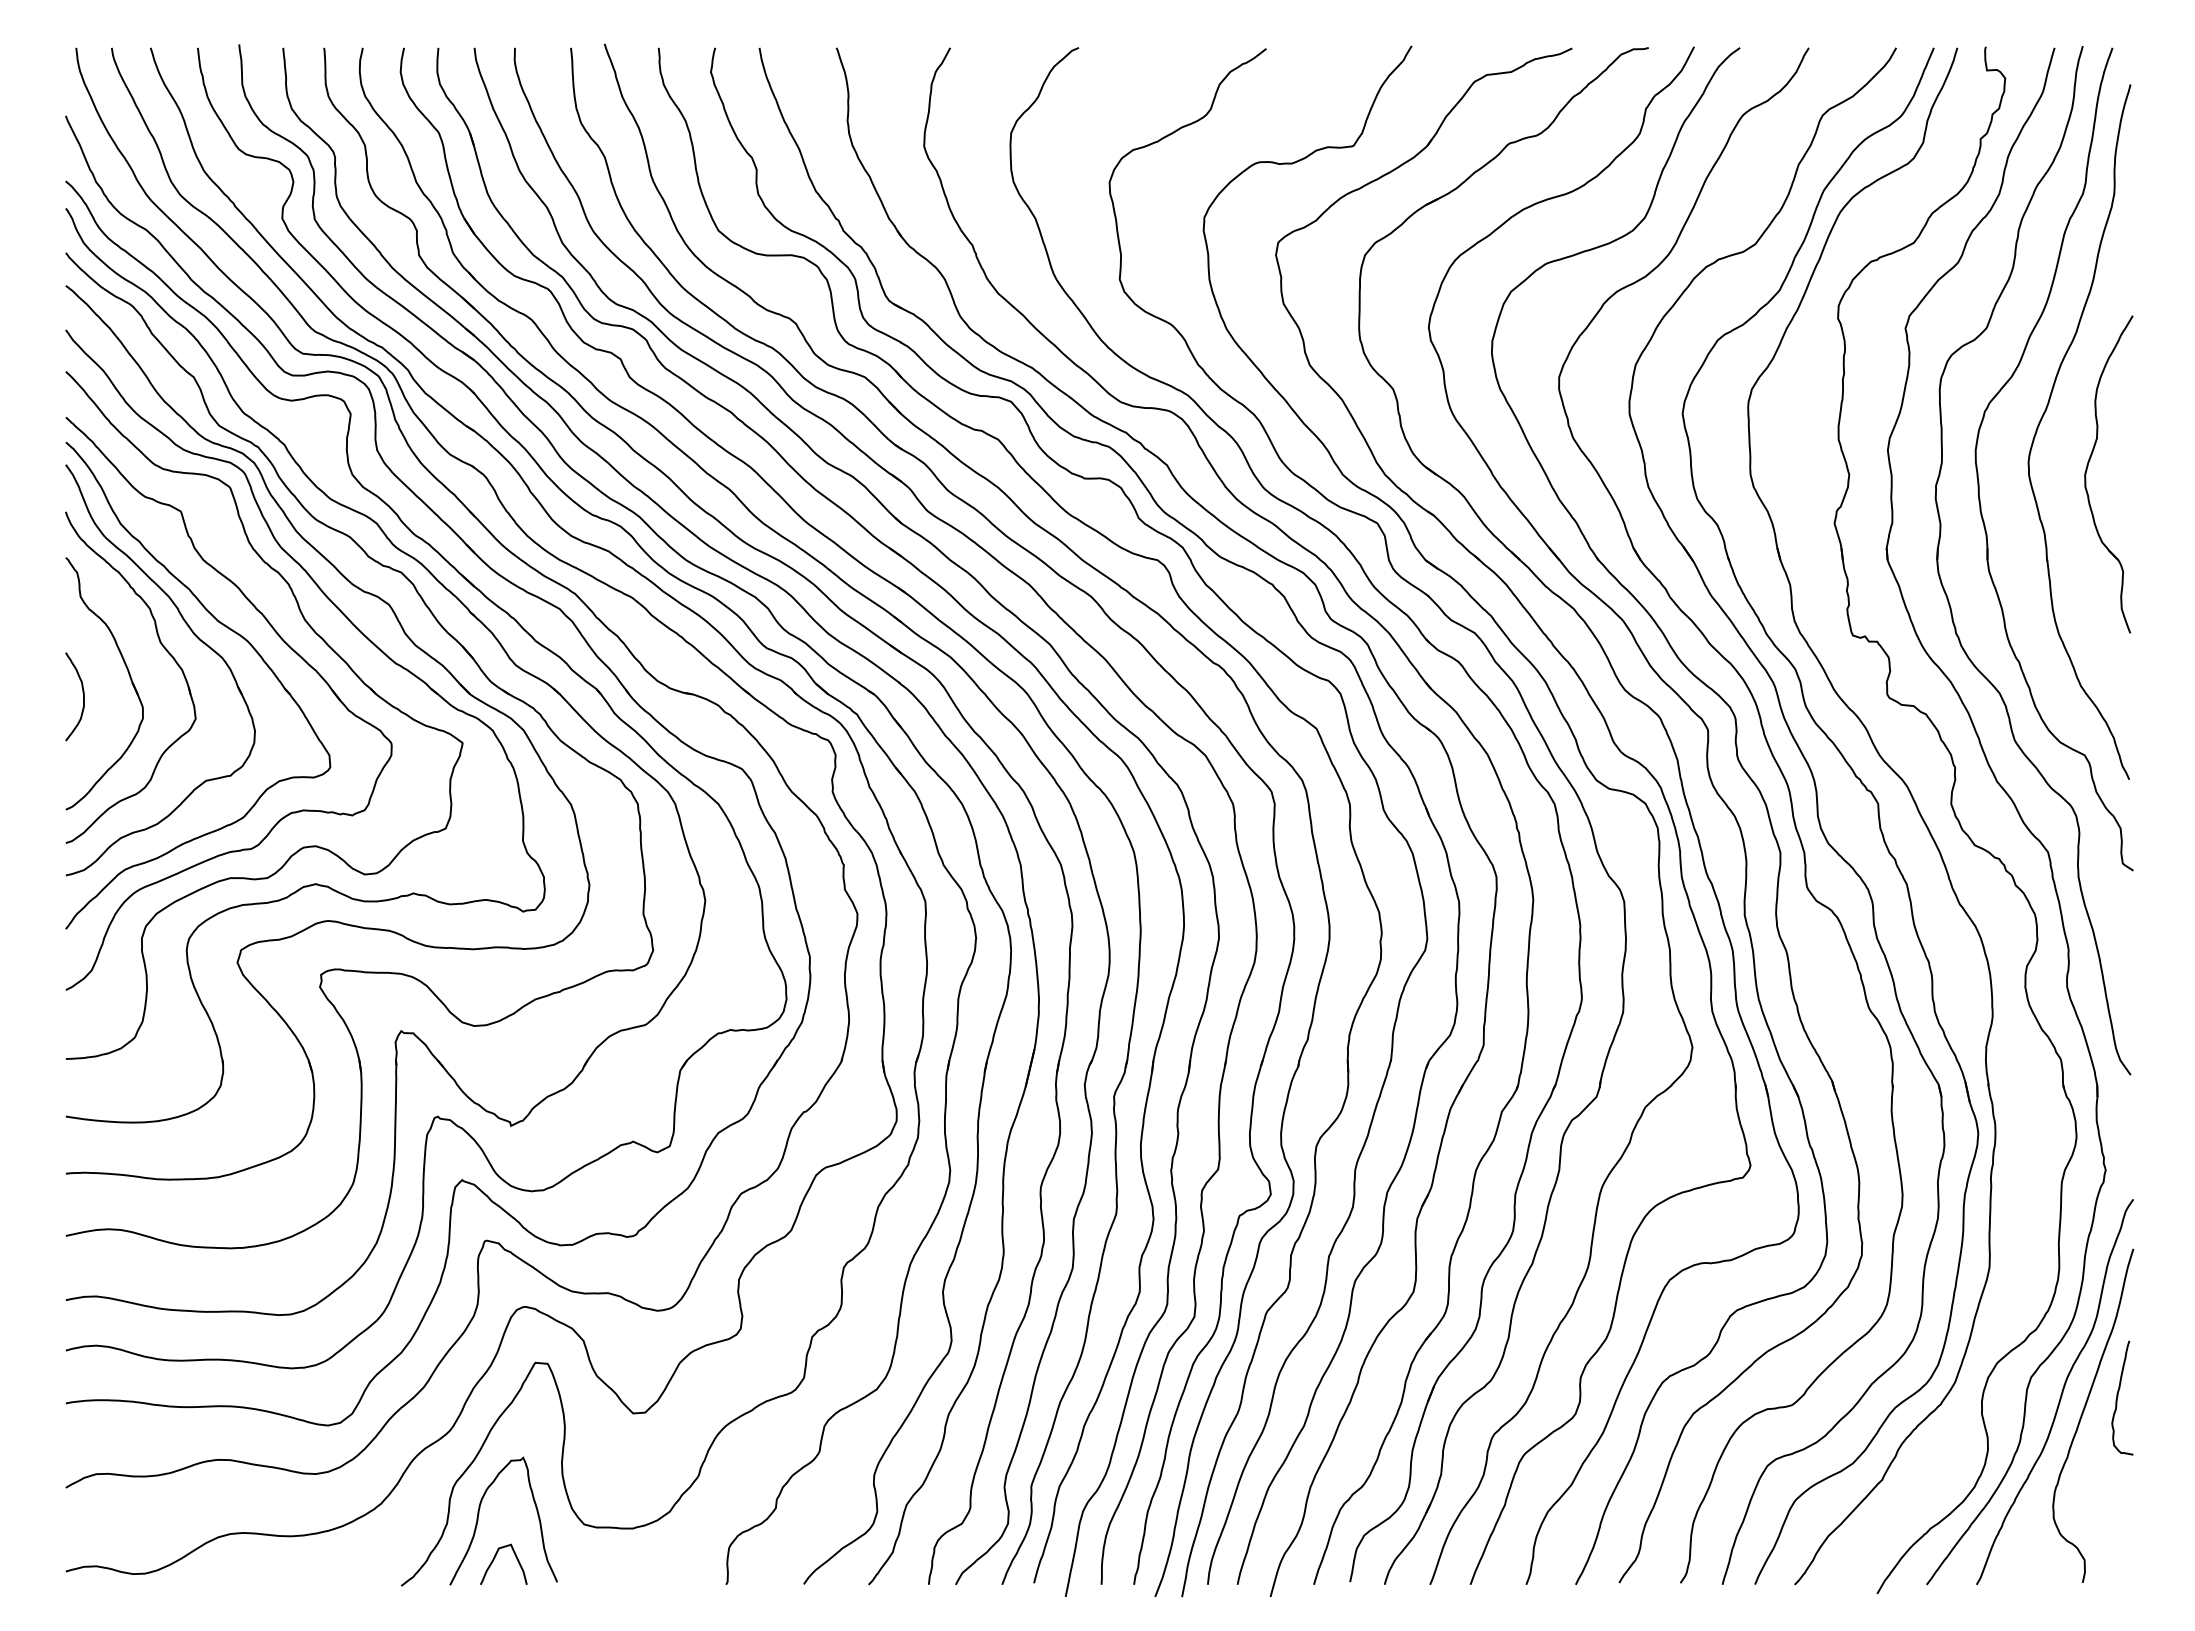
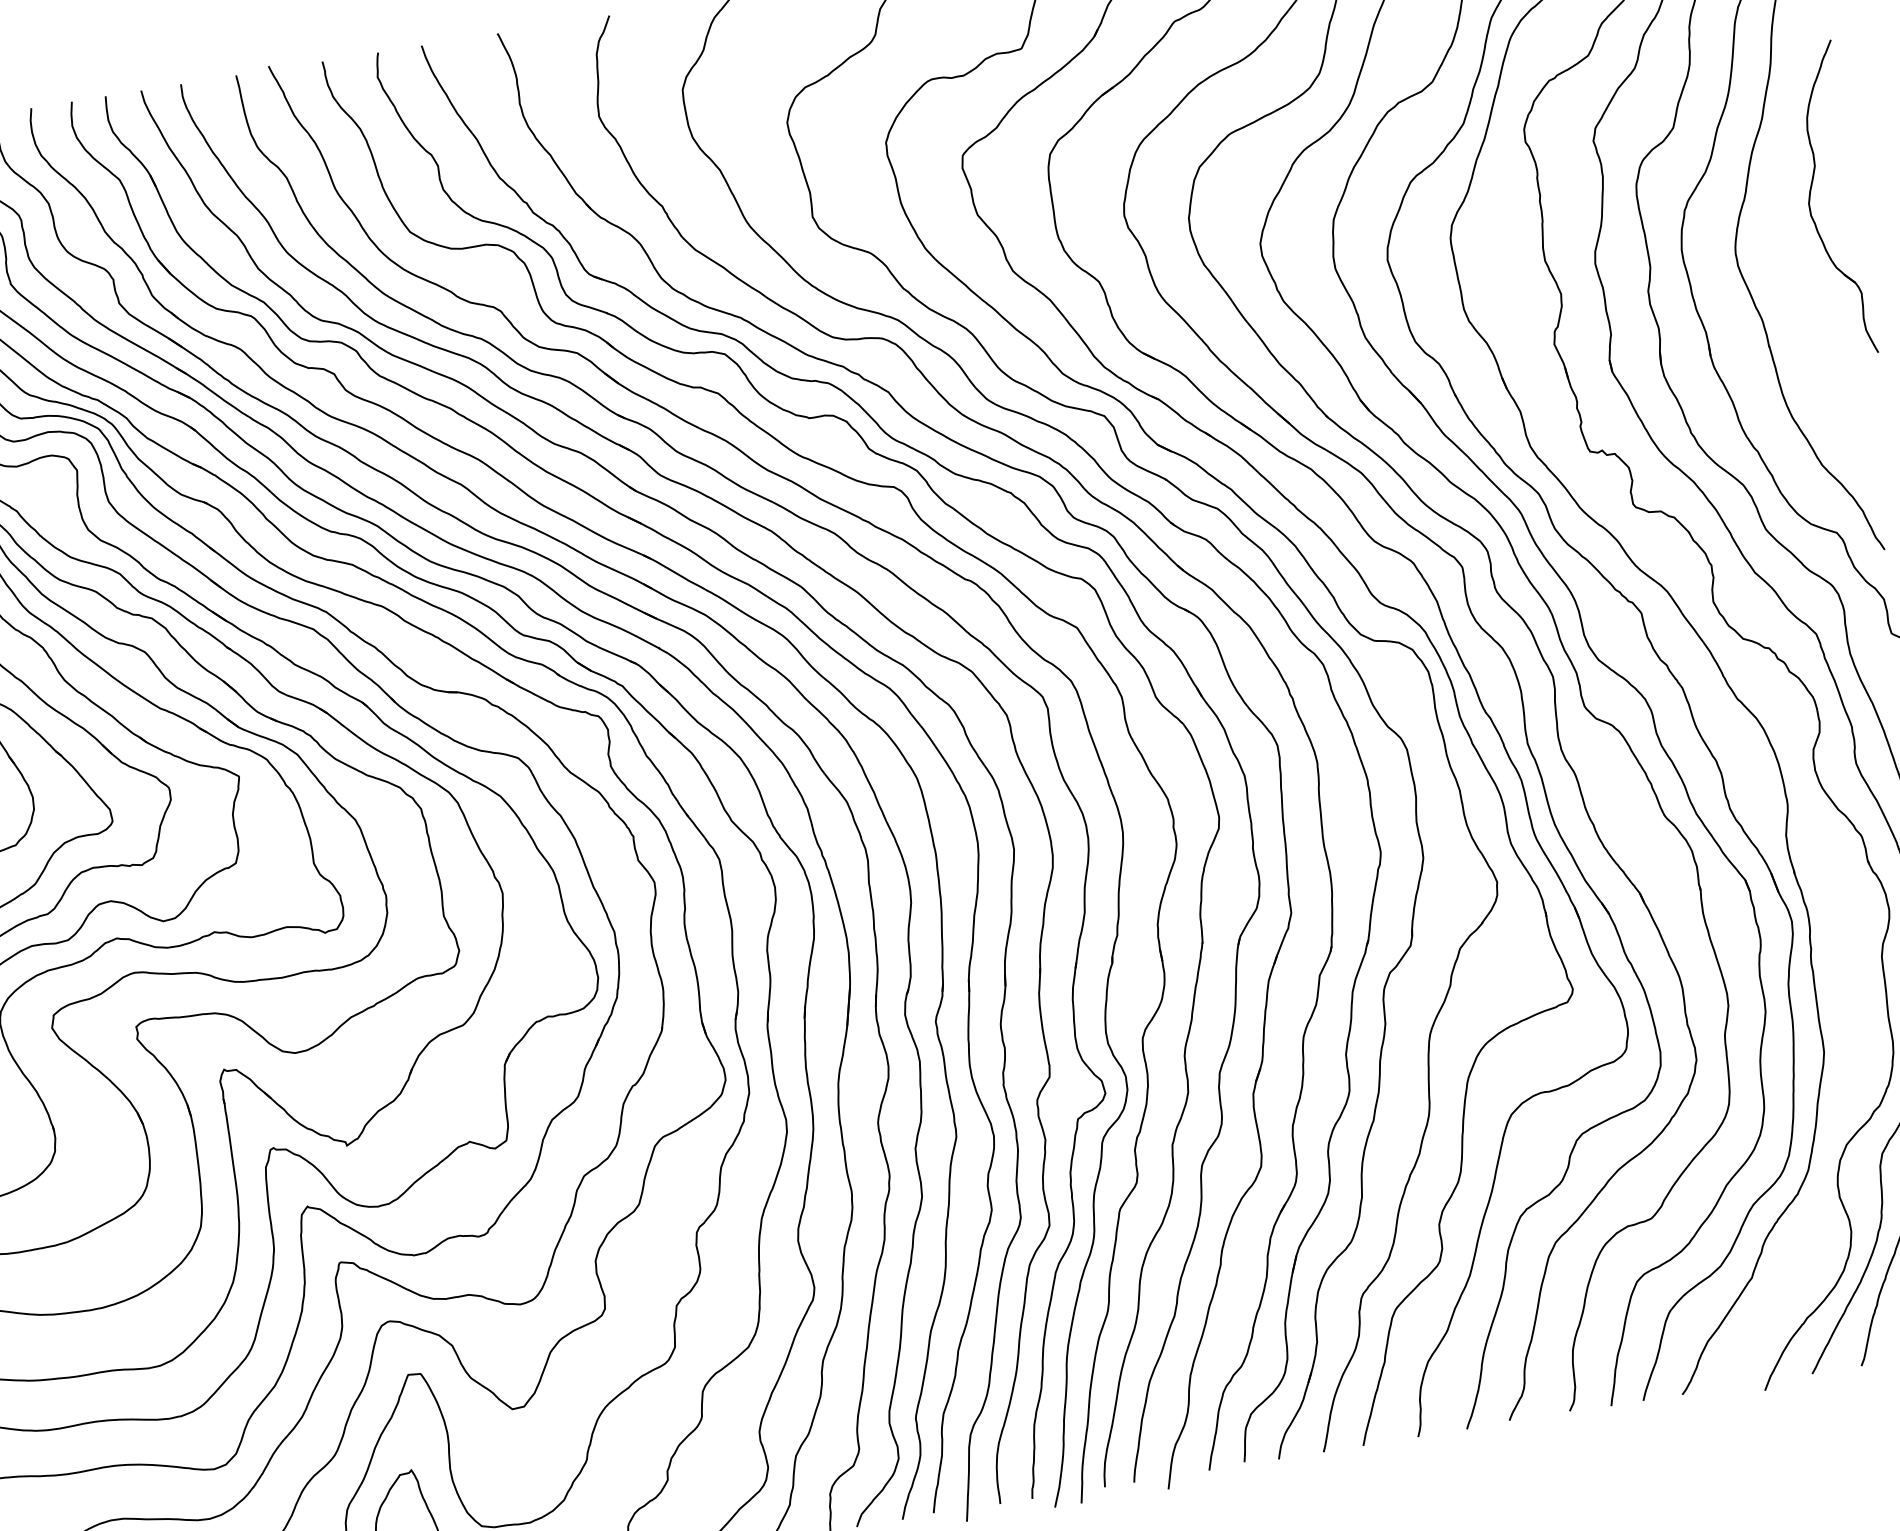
part: (2087, 470) -> (1810, 199), moved

